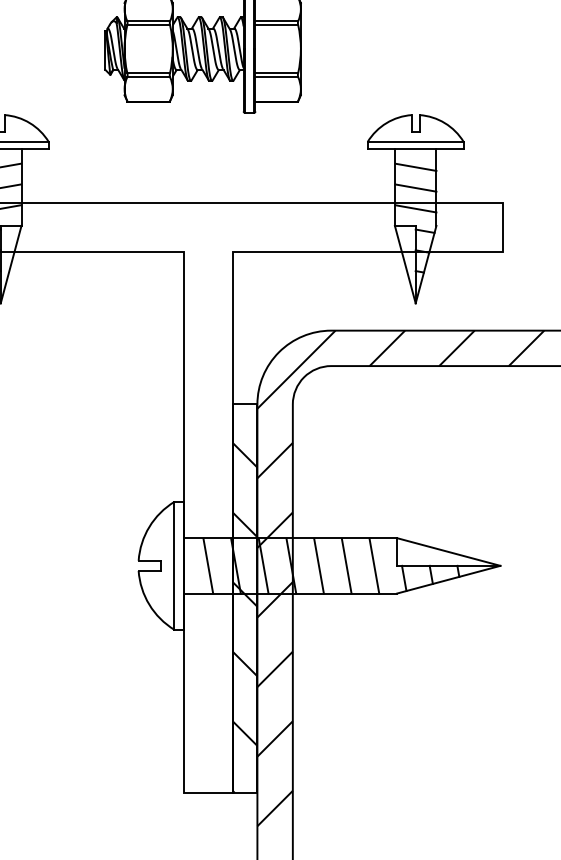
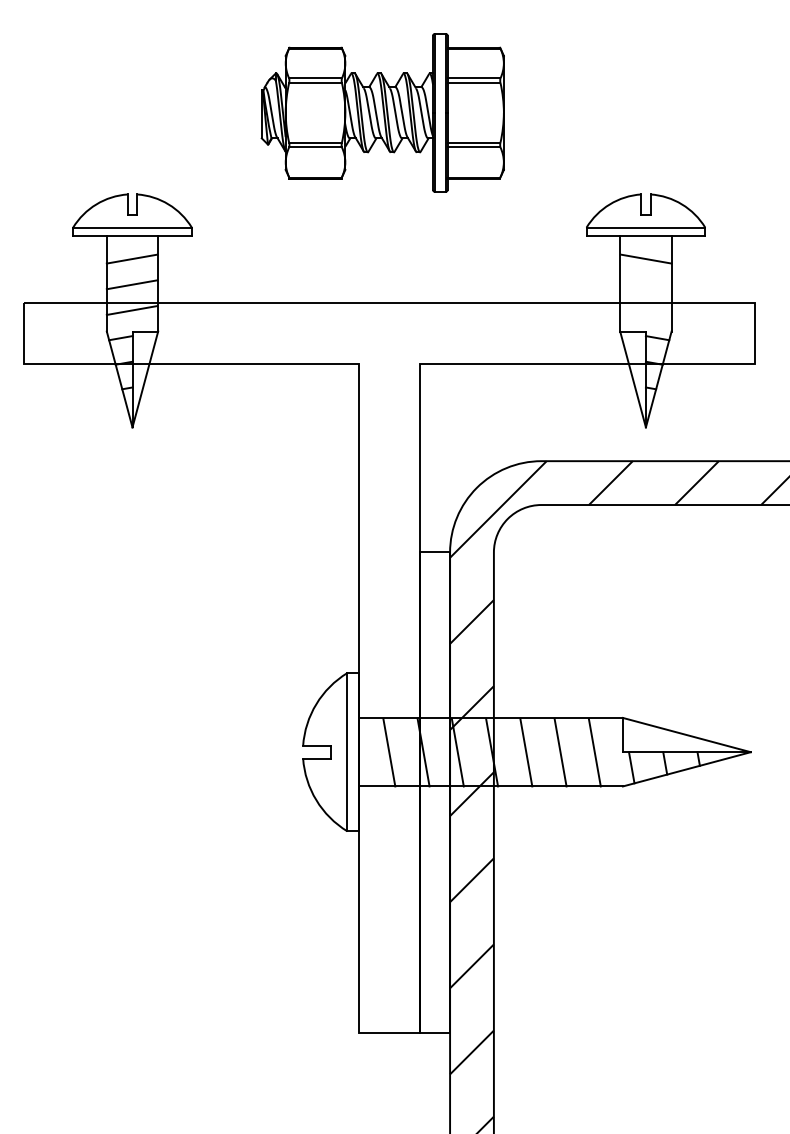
line: (415, 187) -> (645, 284), removed
line: (415, 208) -> (645, 310), removed
hatch: (244, 617) -> (434, 816), removed

